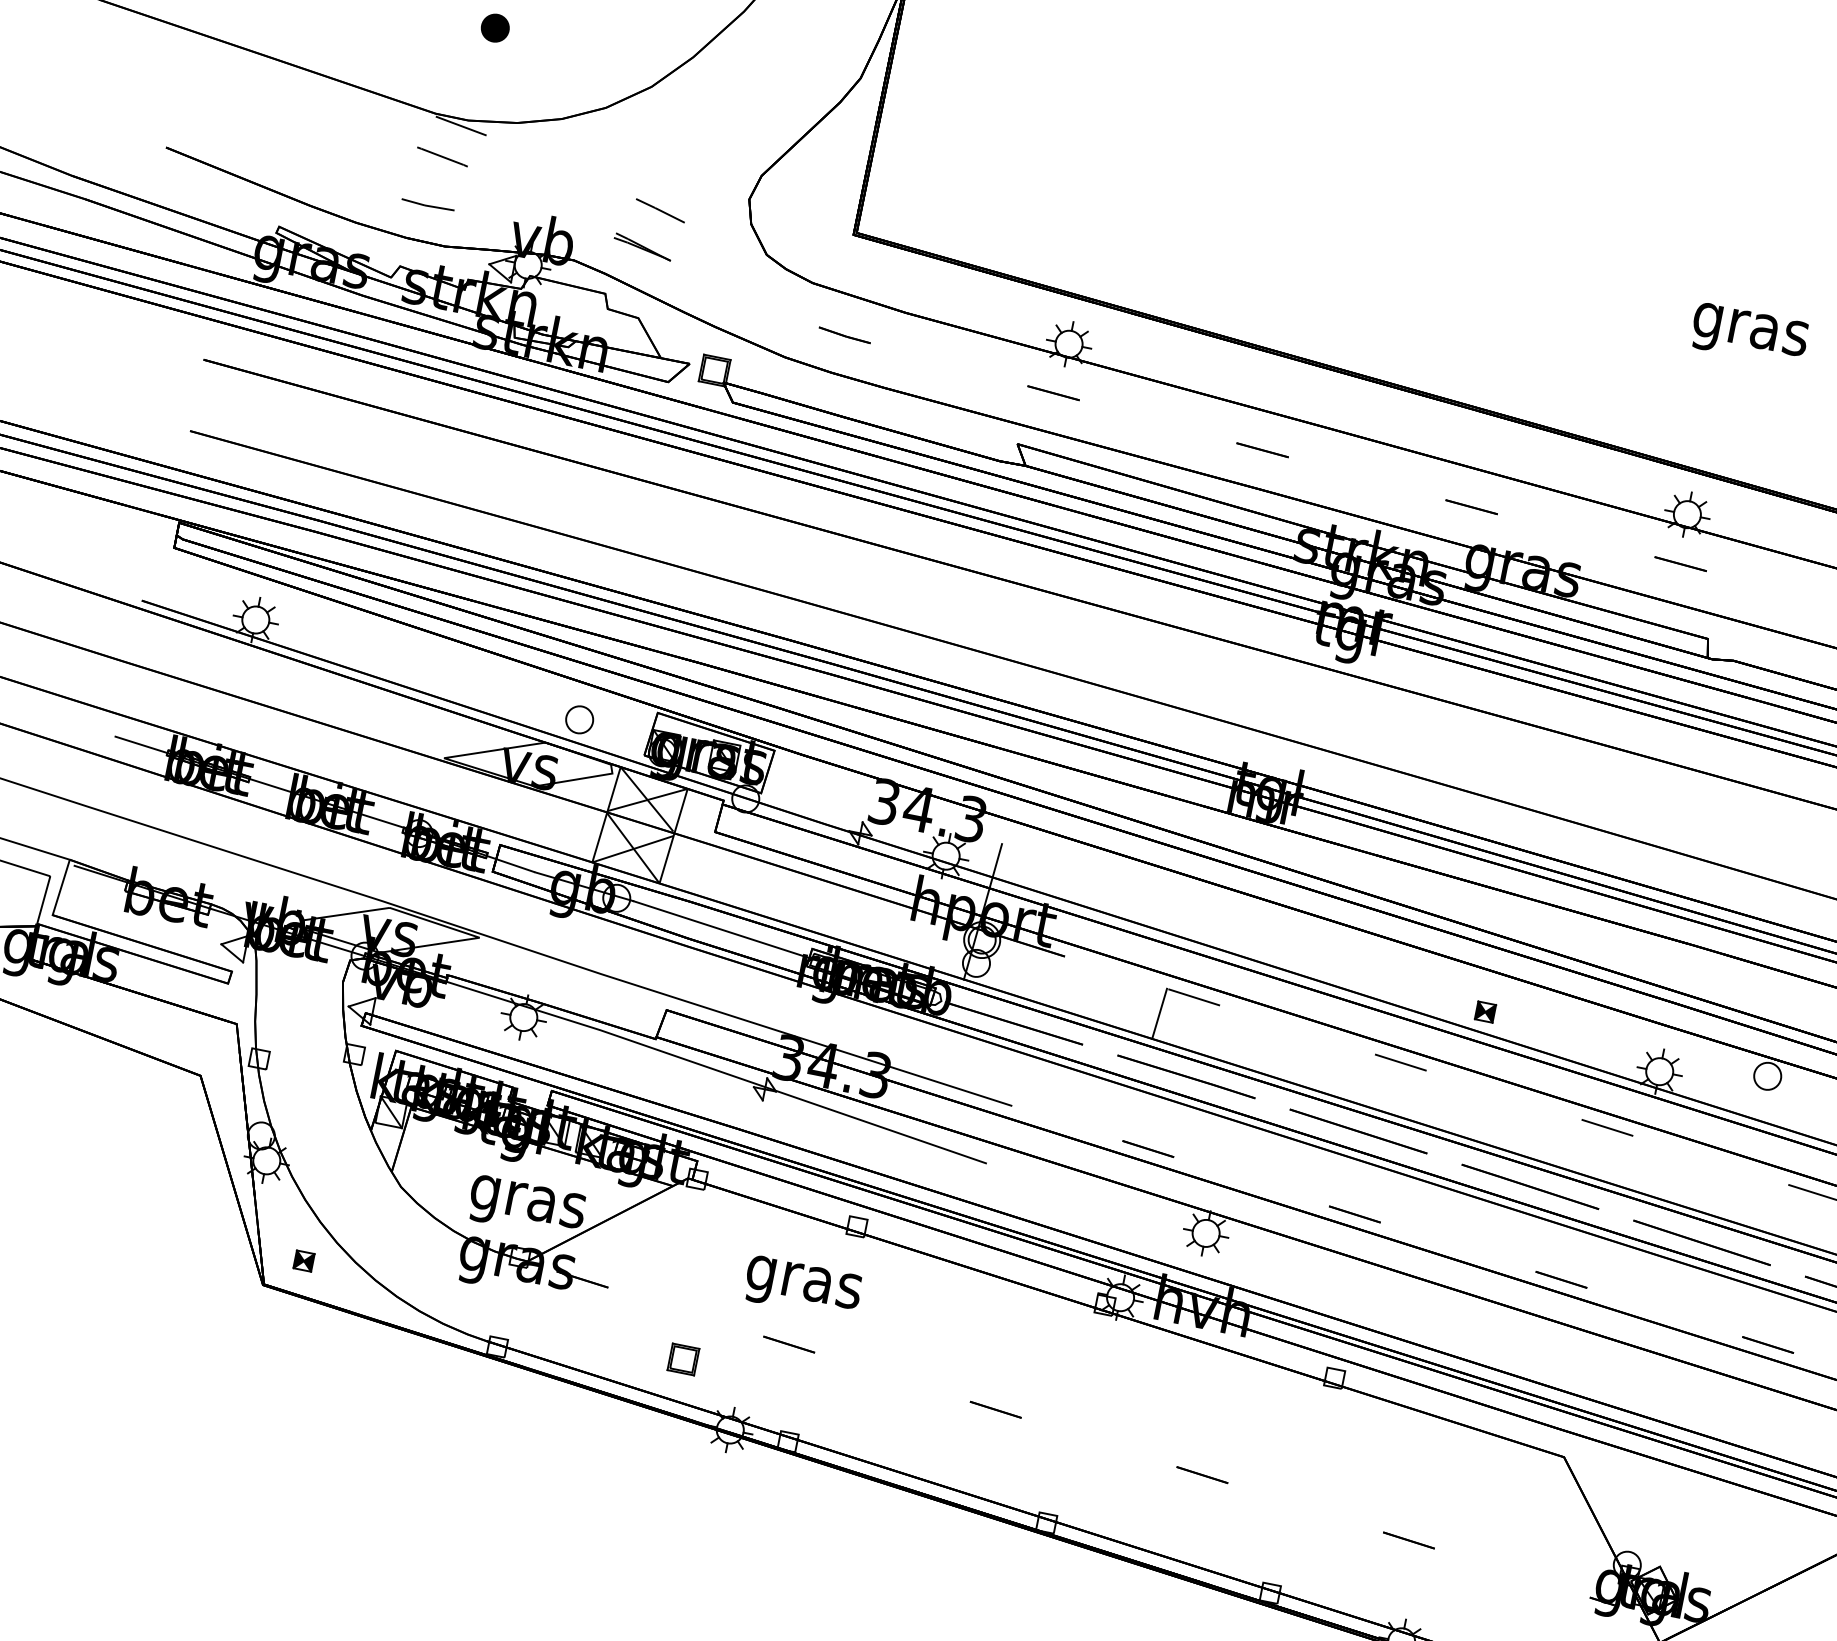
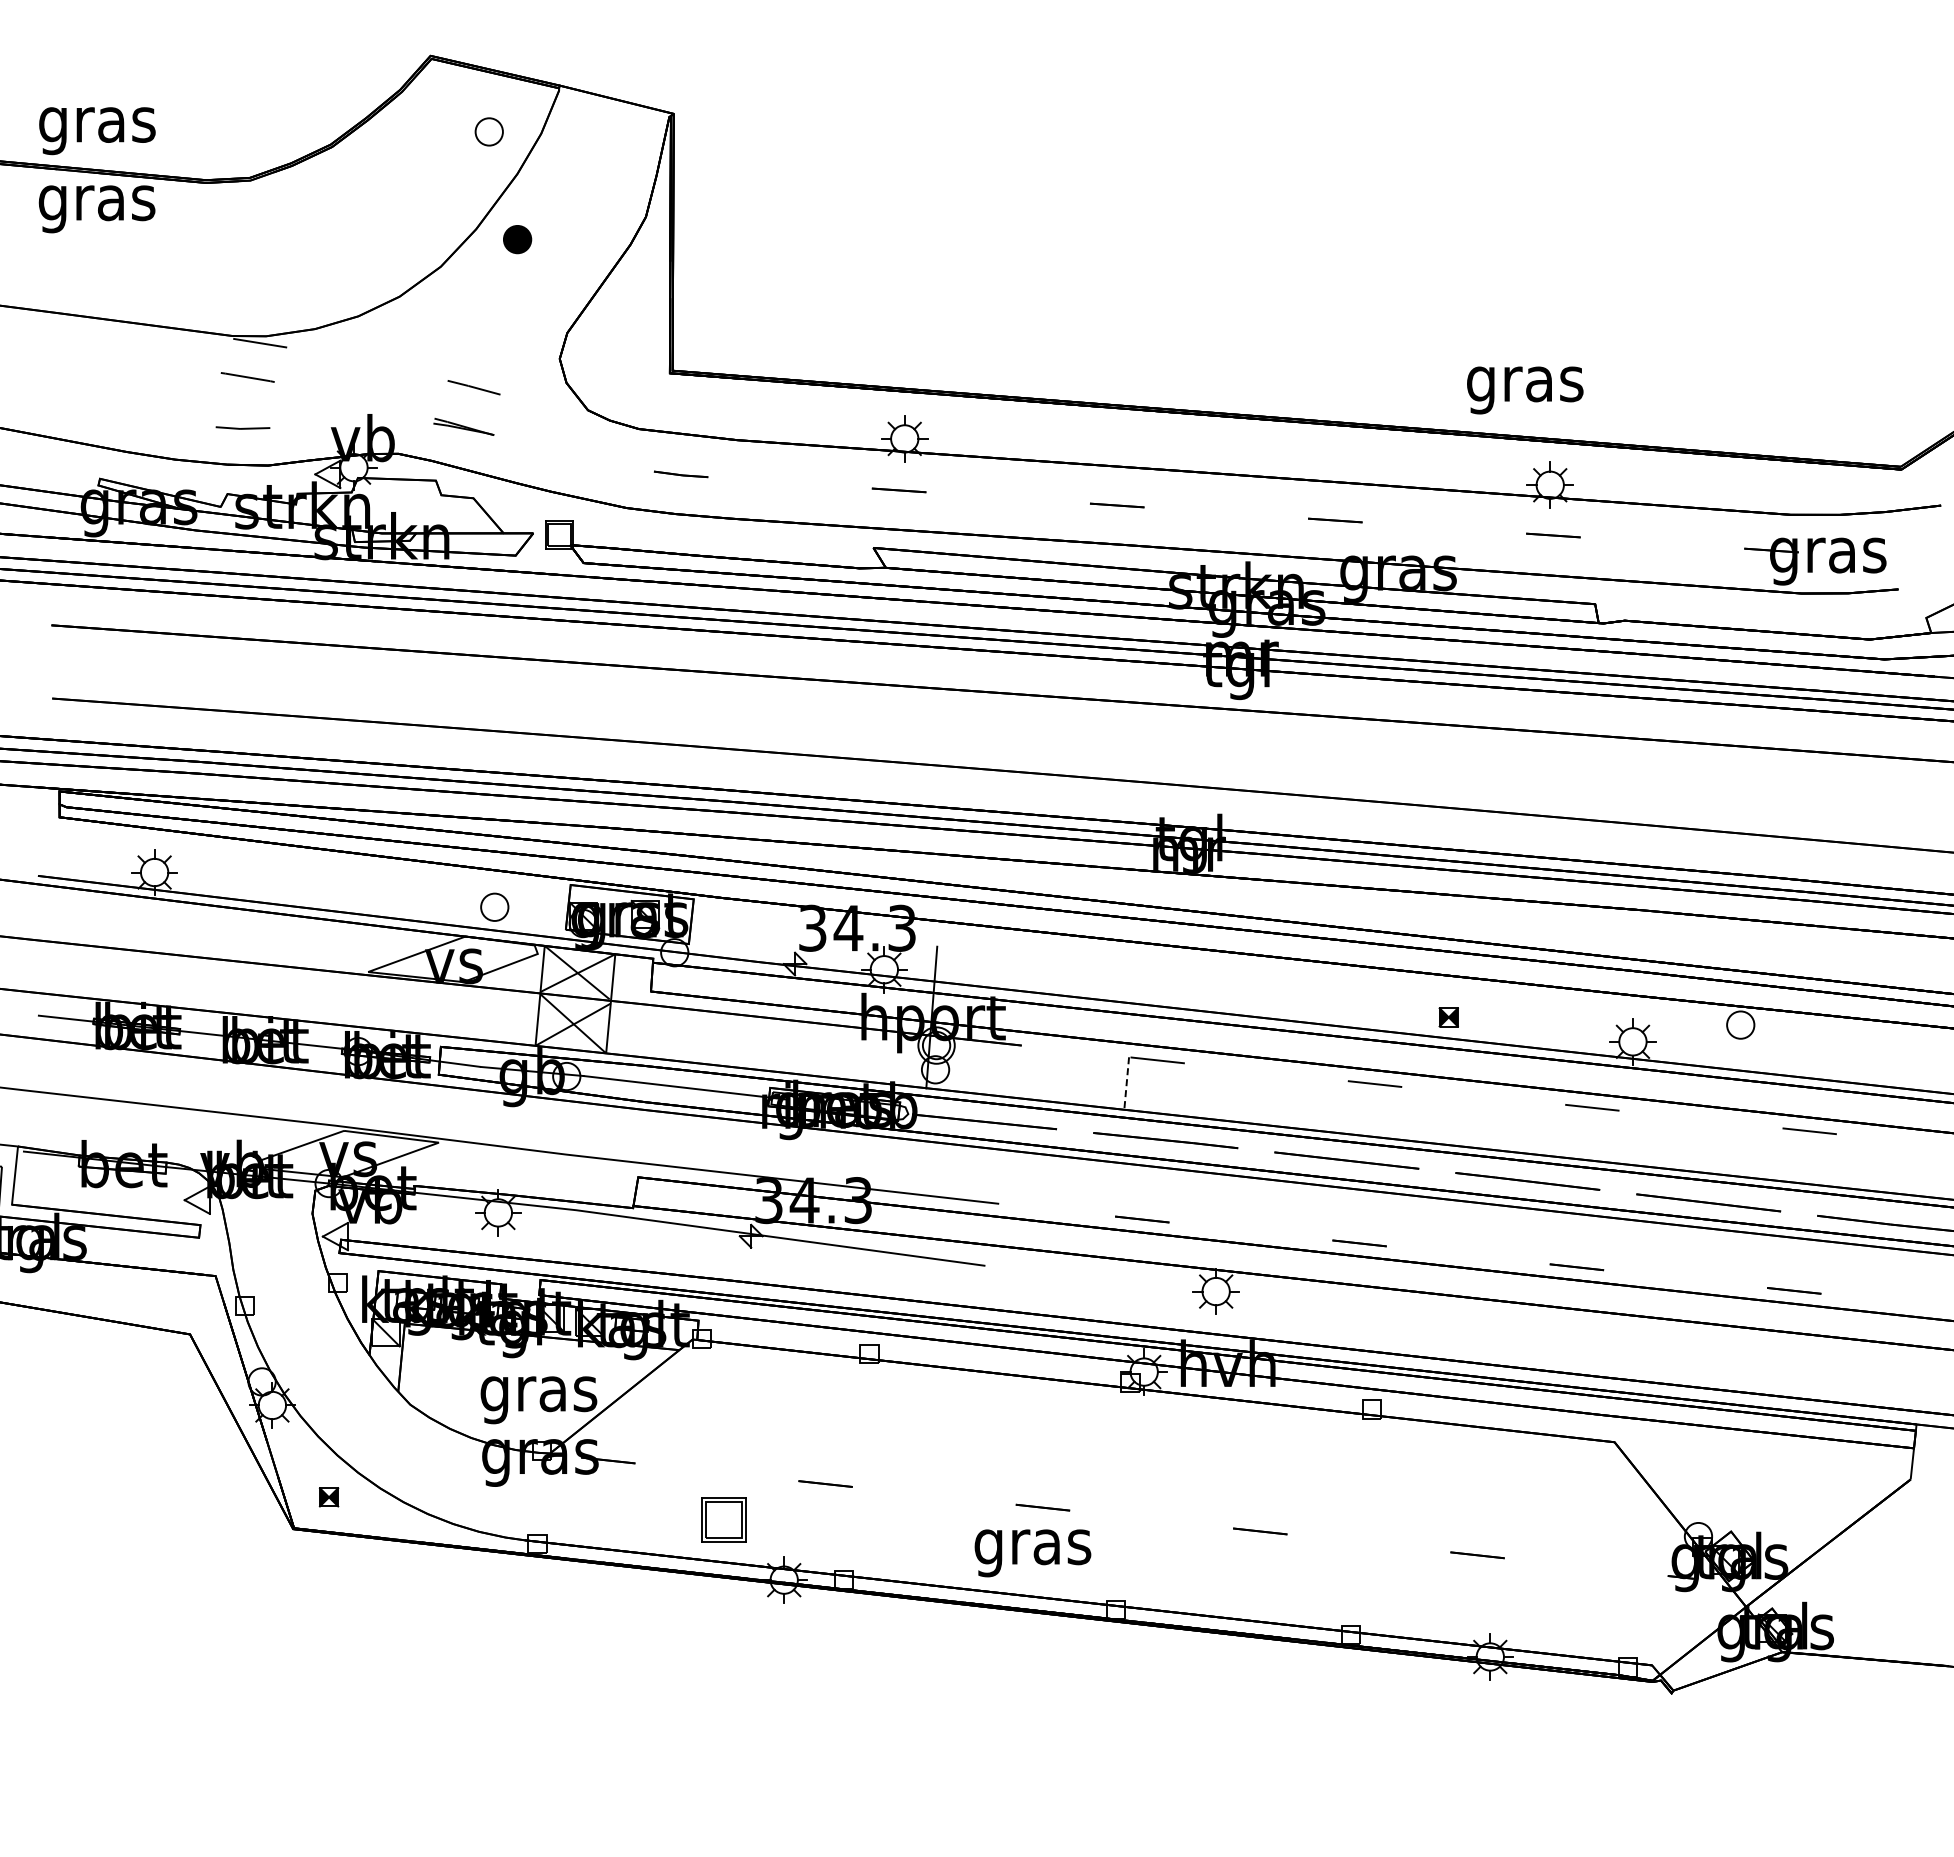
part: (495, 28) -> (517, 239), moved
text: (1749, 335) -> (1525, 390), moved
line: (1159, 1014) -> (1126, 1084), solid -> dashed
text: (802, 1288) -> (1032, 1553), moved
part: (683, 1359) -> (723, 1519), size x1.6

